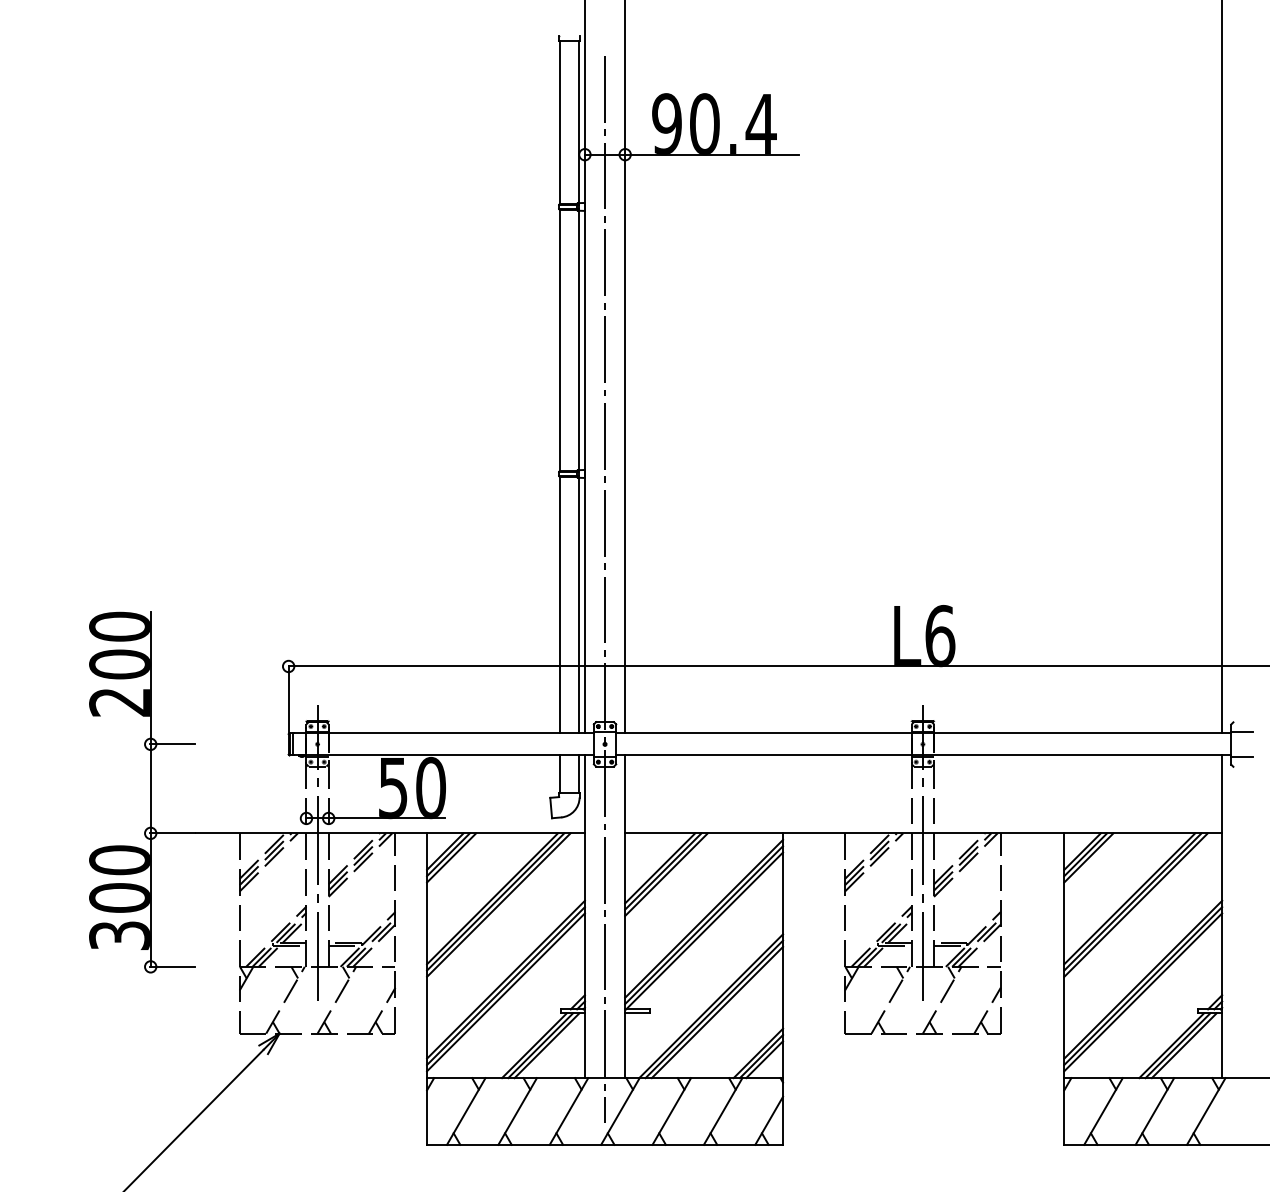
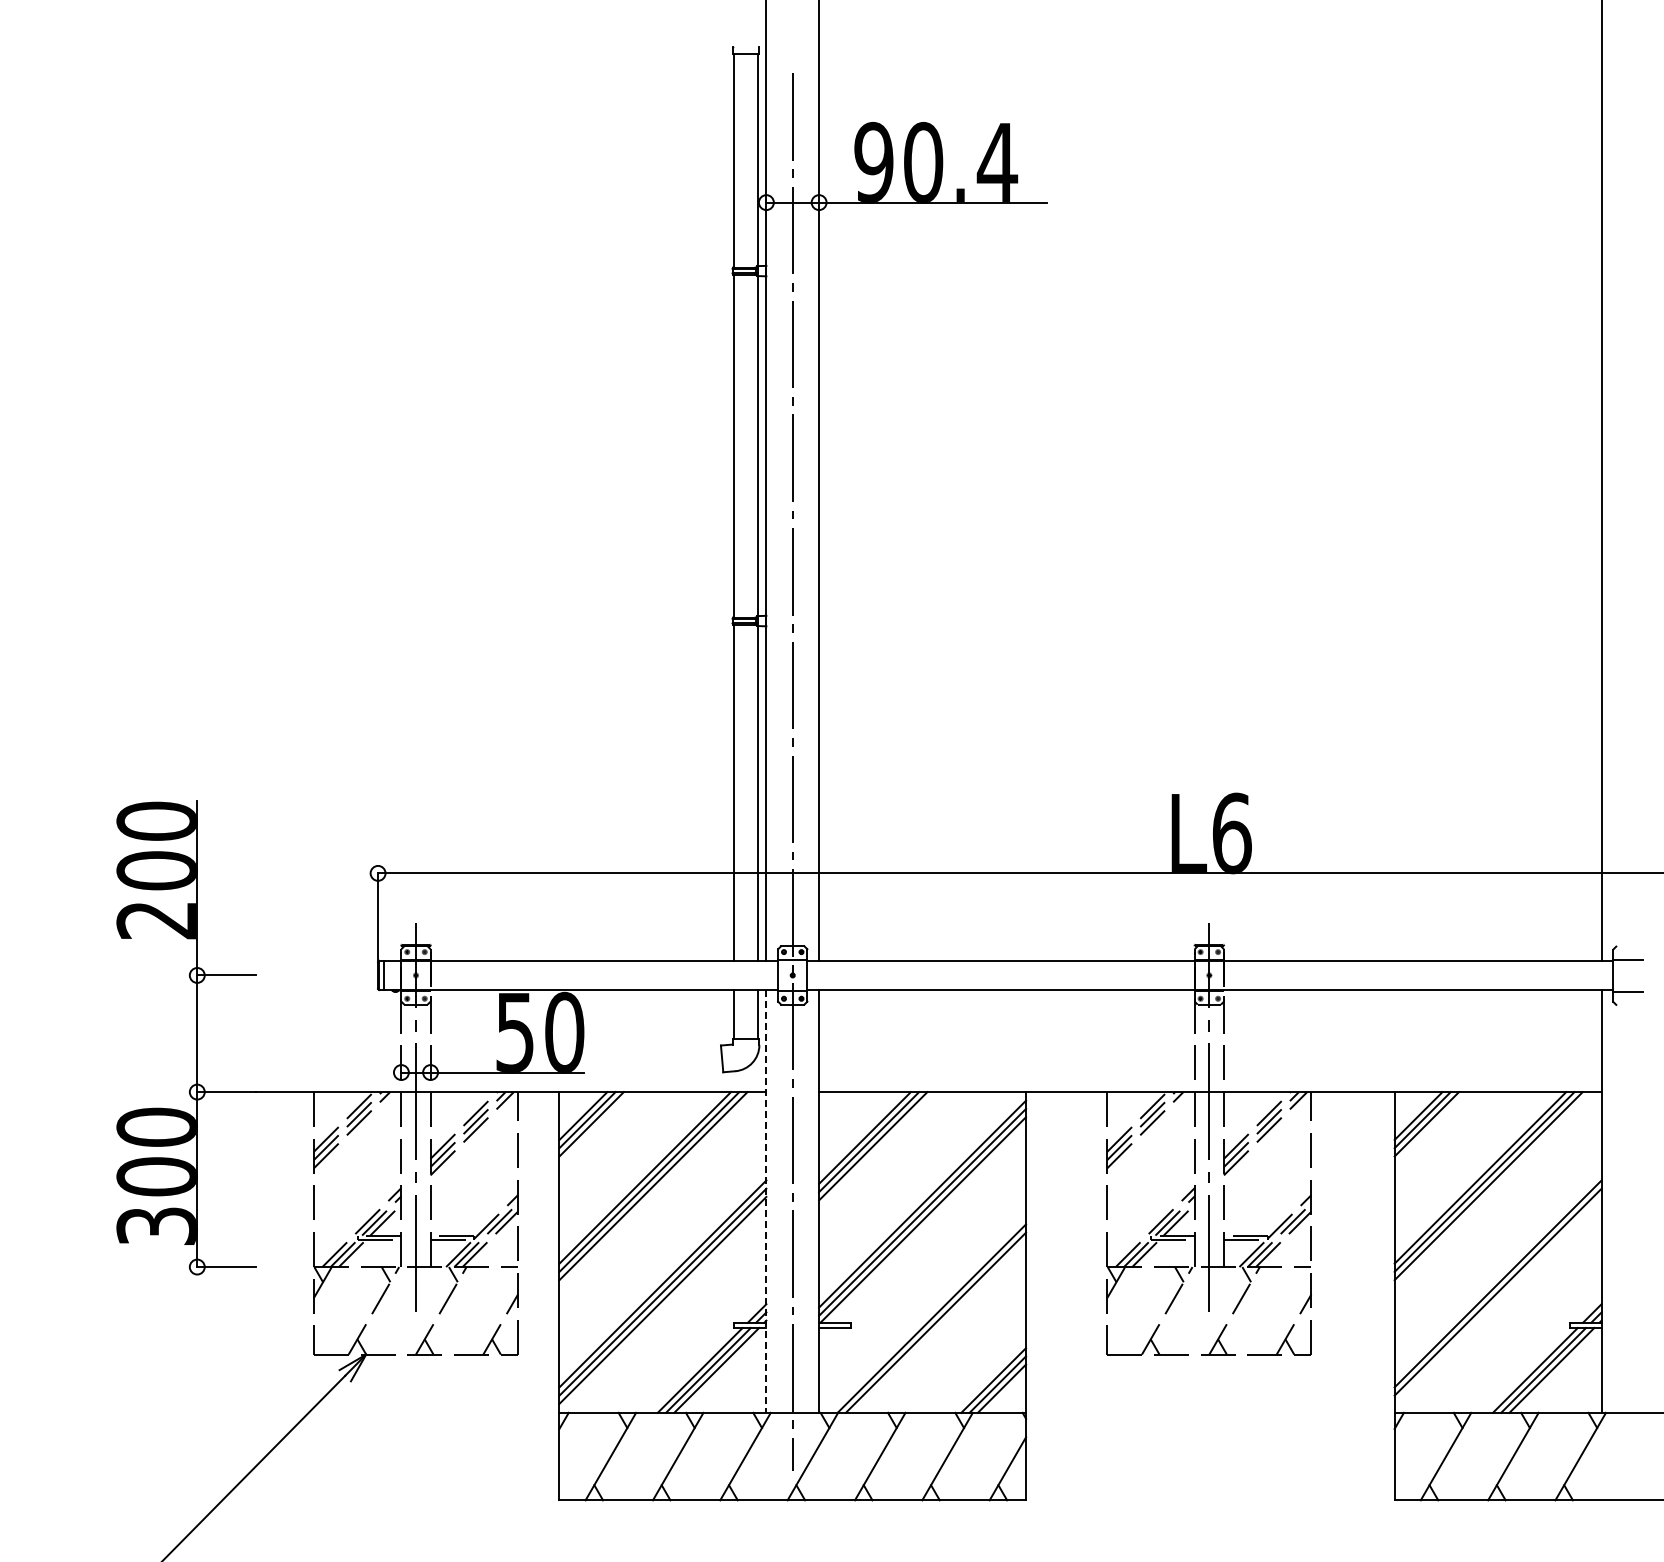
line: (585, 916) -> (766, 1201), solid -> dashed
line: (1142, 991) -> (1497, 1299), removed
line: (717, 1012) -> (940, 1326), removed

